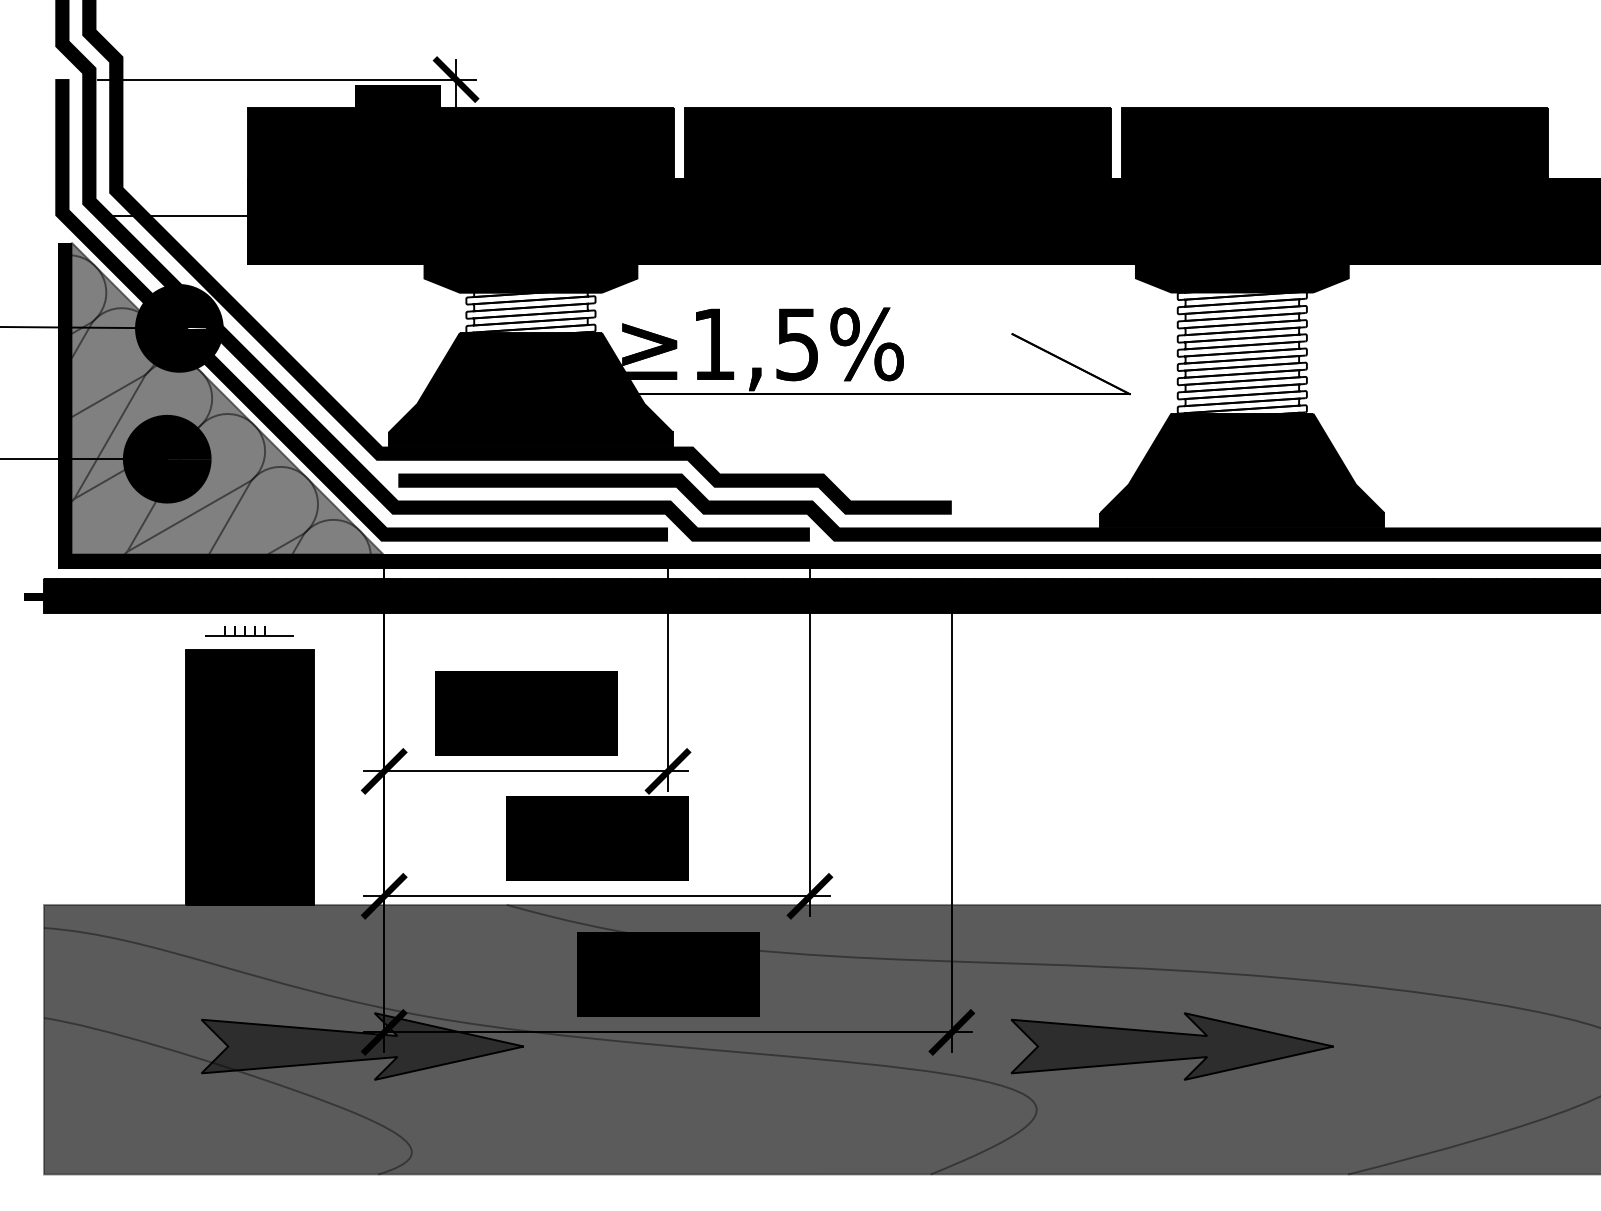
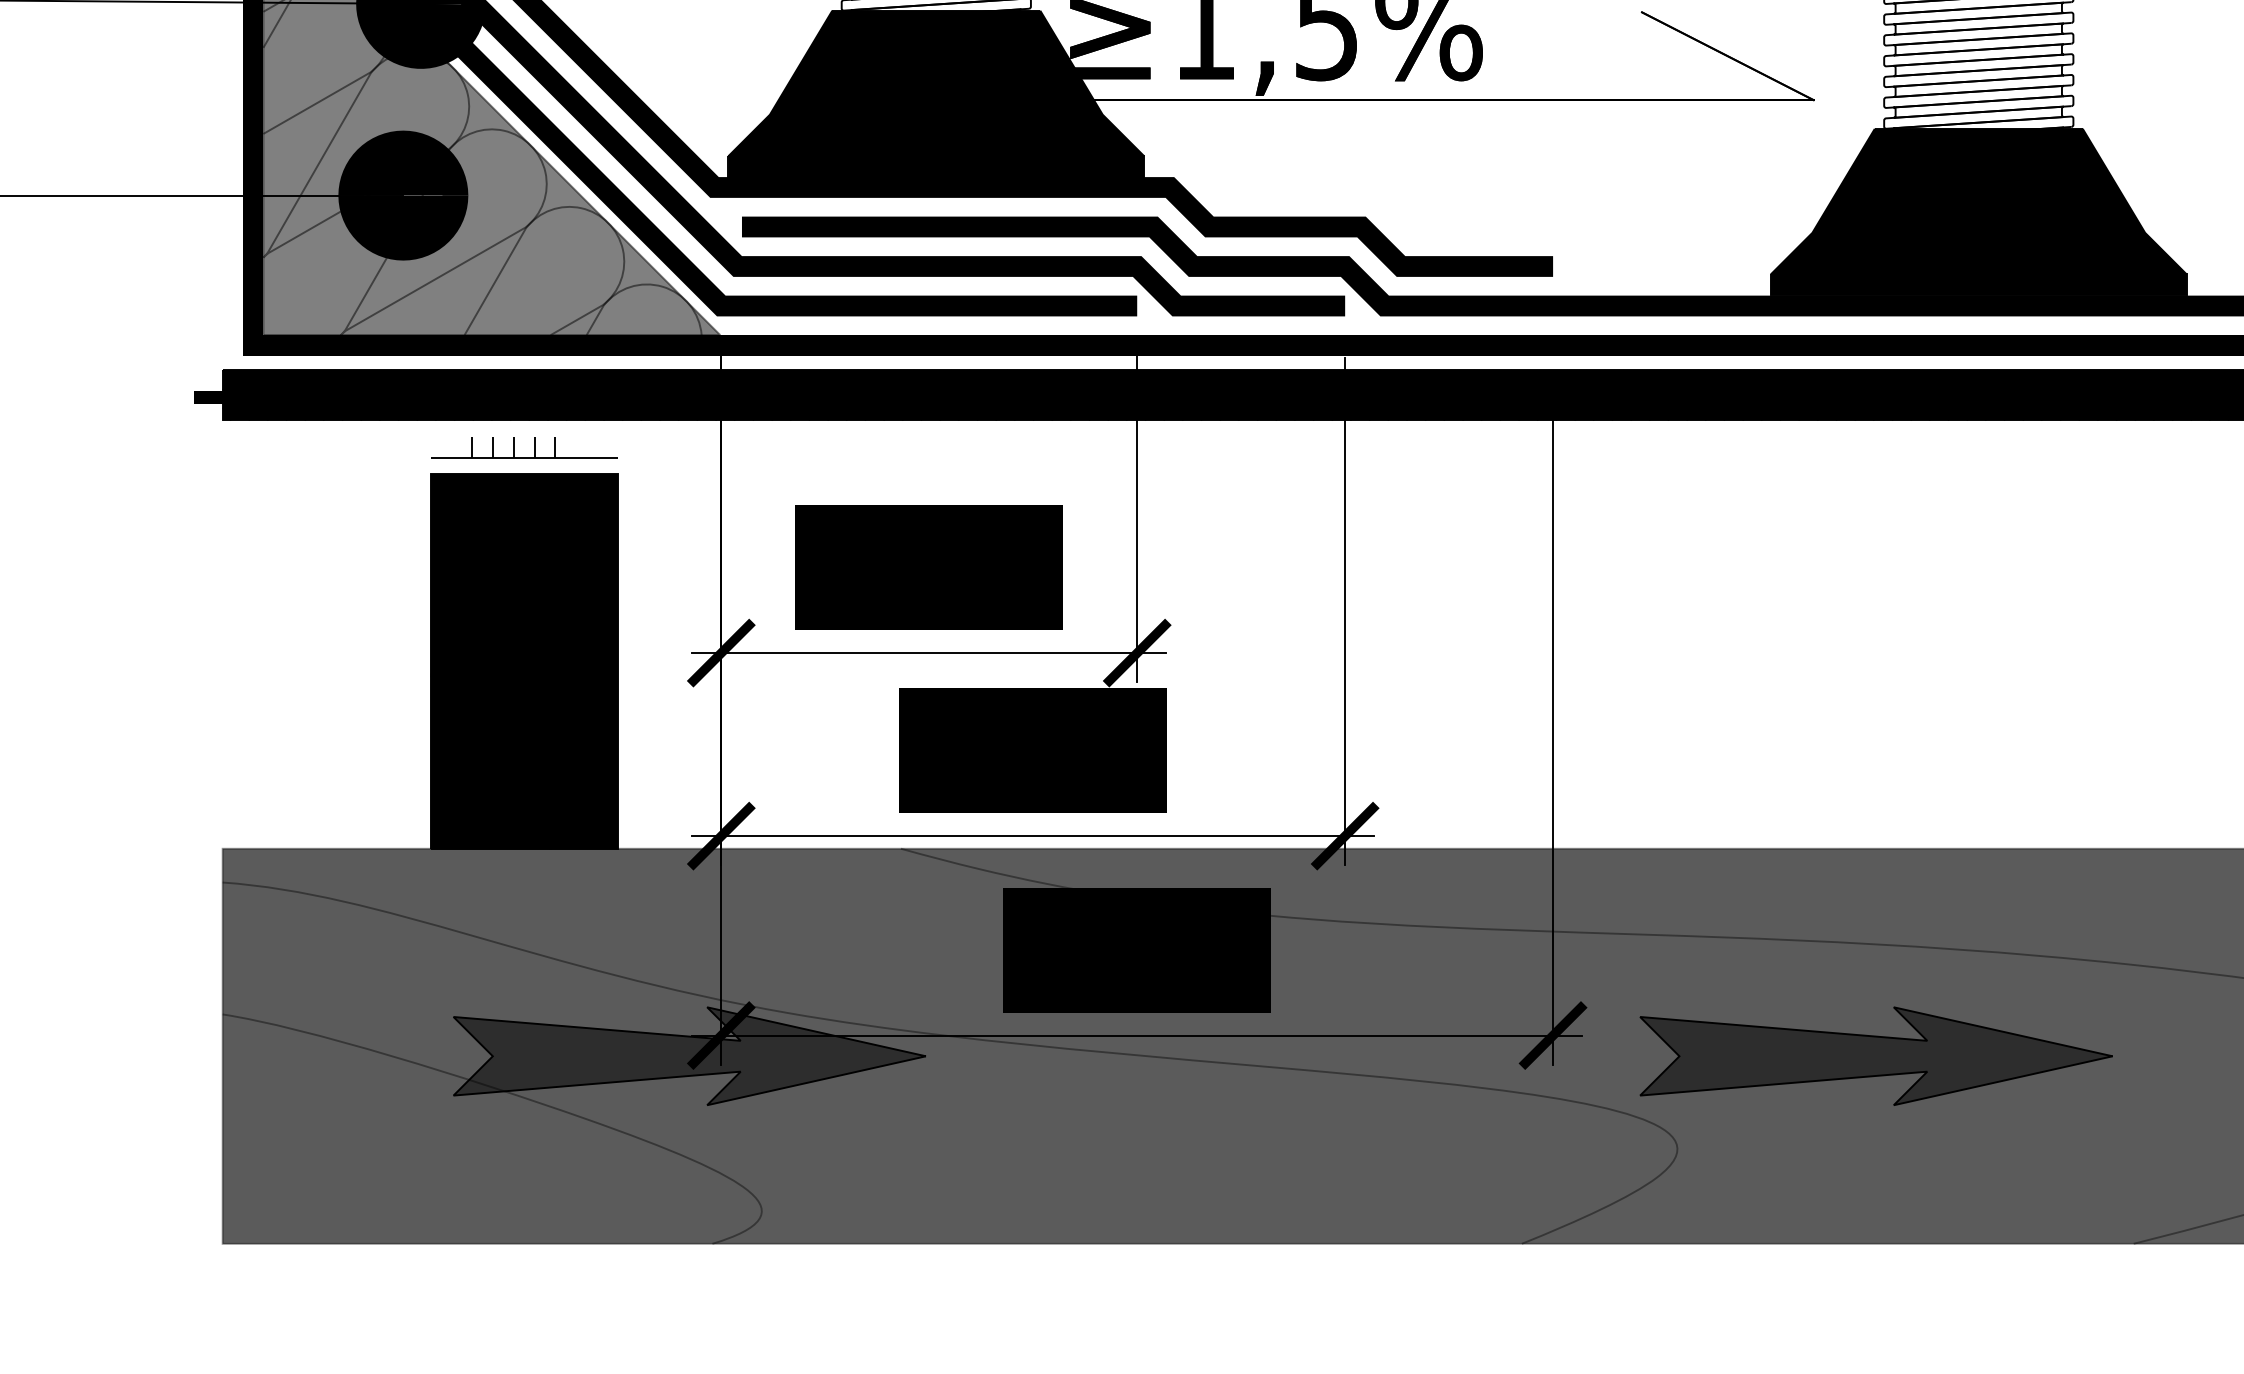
part: (249, 631) -> (523, 448), size x1.43

